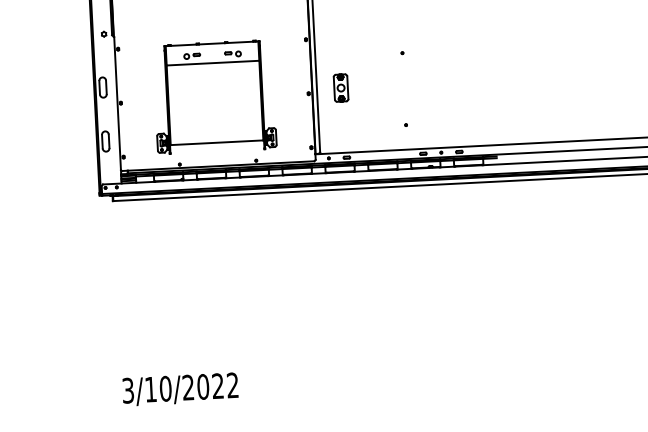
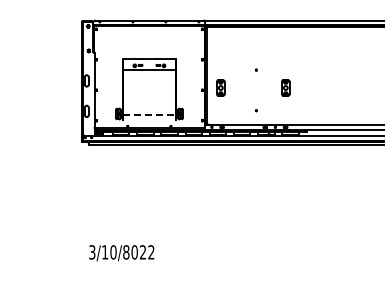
part: (455, 81) -> (285, 87), added
line: (217, 143) -> (149, 115), solid -> dashed
text: (188, 387) -> (126, 252), 3/10/2022 -> 3/10/8022

